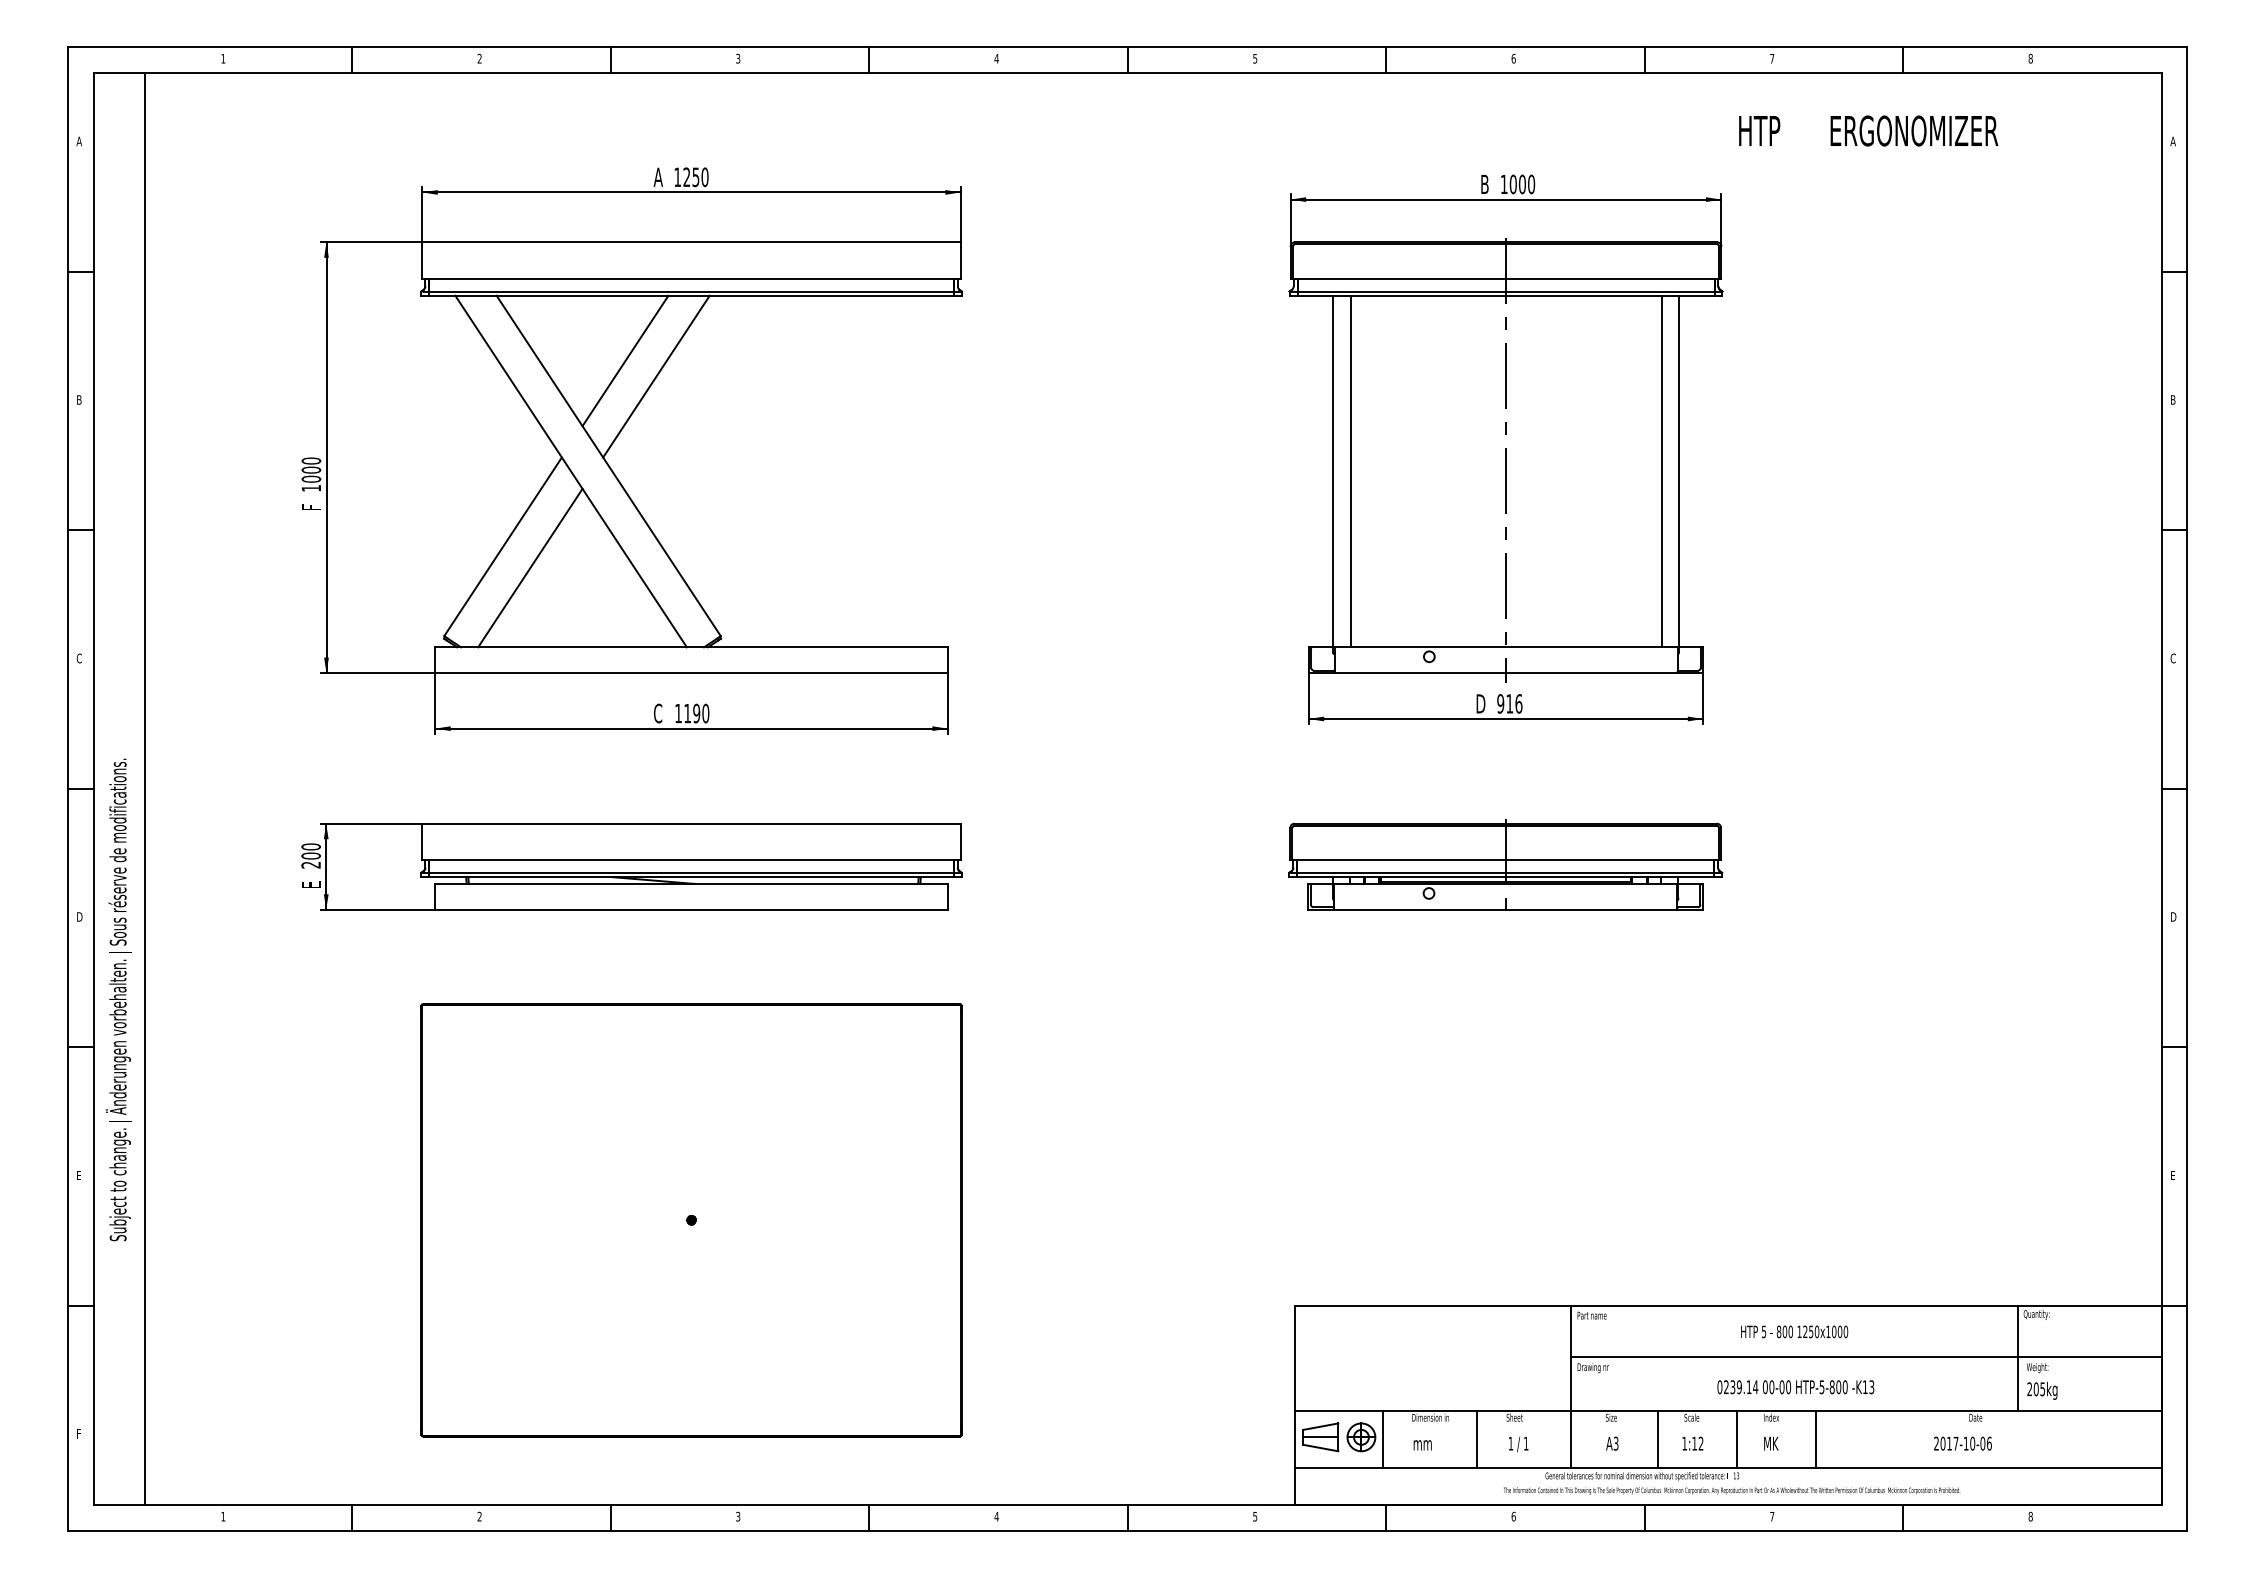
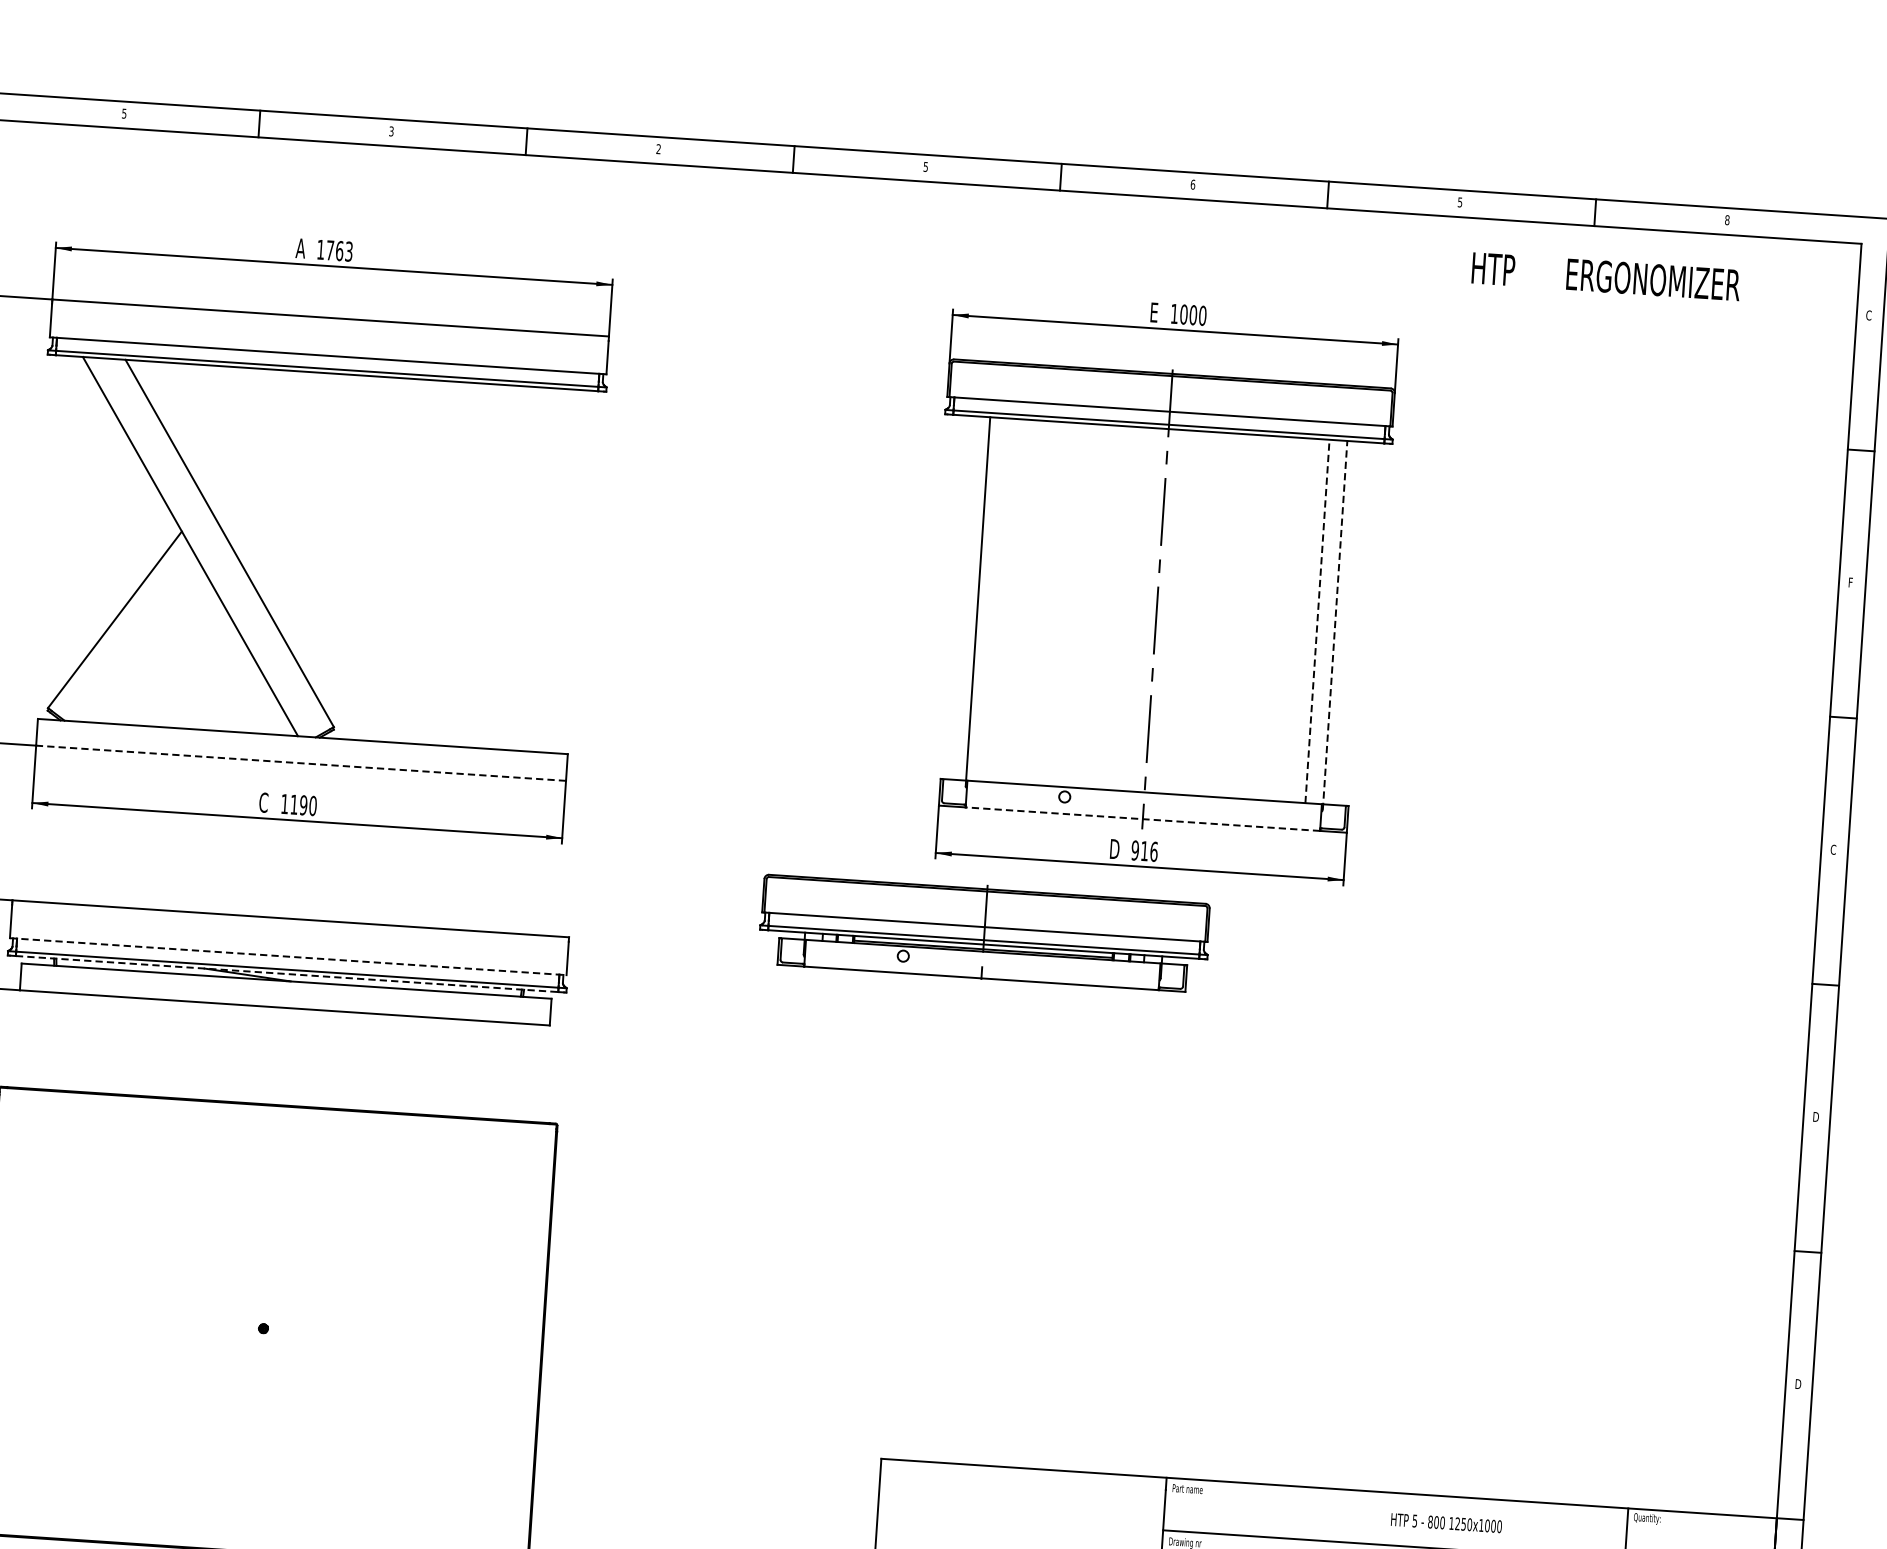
text: (479, 58) -> (124, 113), 2 -> 5
text: (996, 58) -> (658, 148), 4 -> 2
text: (1772, 58) -> (1460, 202), 7 -> 5
text: (1868, 130) -> (1606, 276), moved
text: (2172, 141) -> (1868, 315), A -> C
text: (695, 177) -> (339, 251), 1250 -> 1763
text: (1484, 183) -> (1154, 311), B -> E
line: (625, 360) -> (254, 435), removed
line: (656, 376) -> (285, 454), removed
text: (2173, 399) -> (1851, 582), B -> F
line: (1350, 471) -> (995, 600), removed
line: (1661, 471) -> (1317, 621), solid -> dashed
line: (1678, 474) -> (1334, 625), solid -> dashed
line: (530, 567) -> (141, 643), removed
line: (691, 673) -> (301, 763), solid -> dashed
line: (1505, 673) -> (1142, 819), solid -> dashed
line: (692, 860) -> (289, 956), solid -> dashed
part: (1505, 864) -> (984, 931), moved
line: (692, 877) -> (288, 974), solid -> dashed
text: (2173, 1175) -> (1798, 1384), E -> D
text: (1794, 1331) -> (1446, 1522), moved

